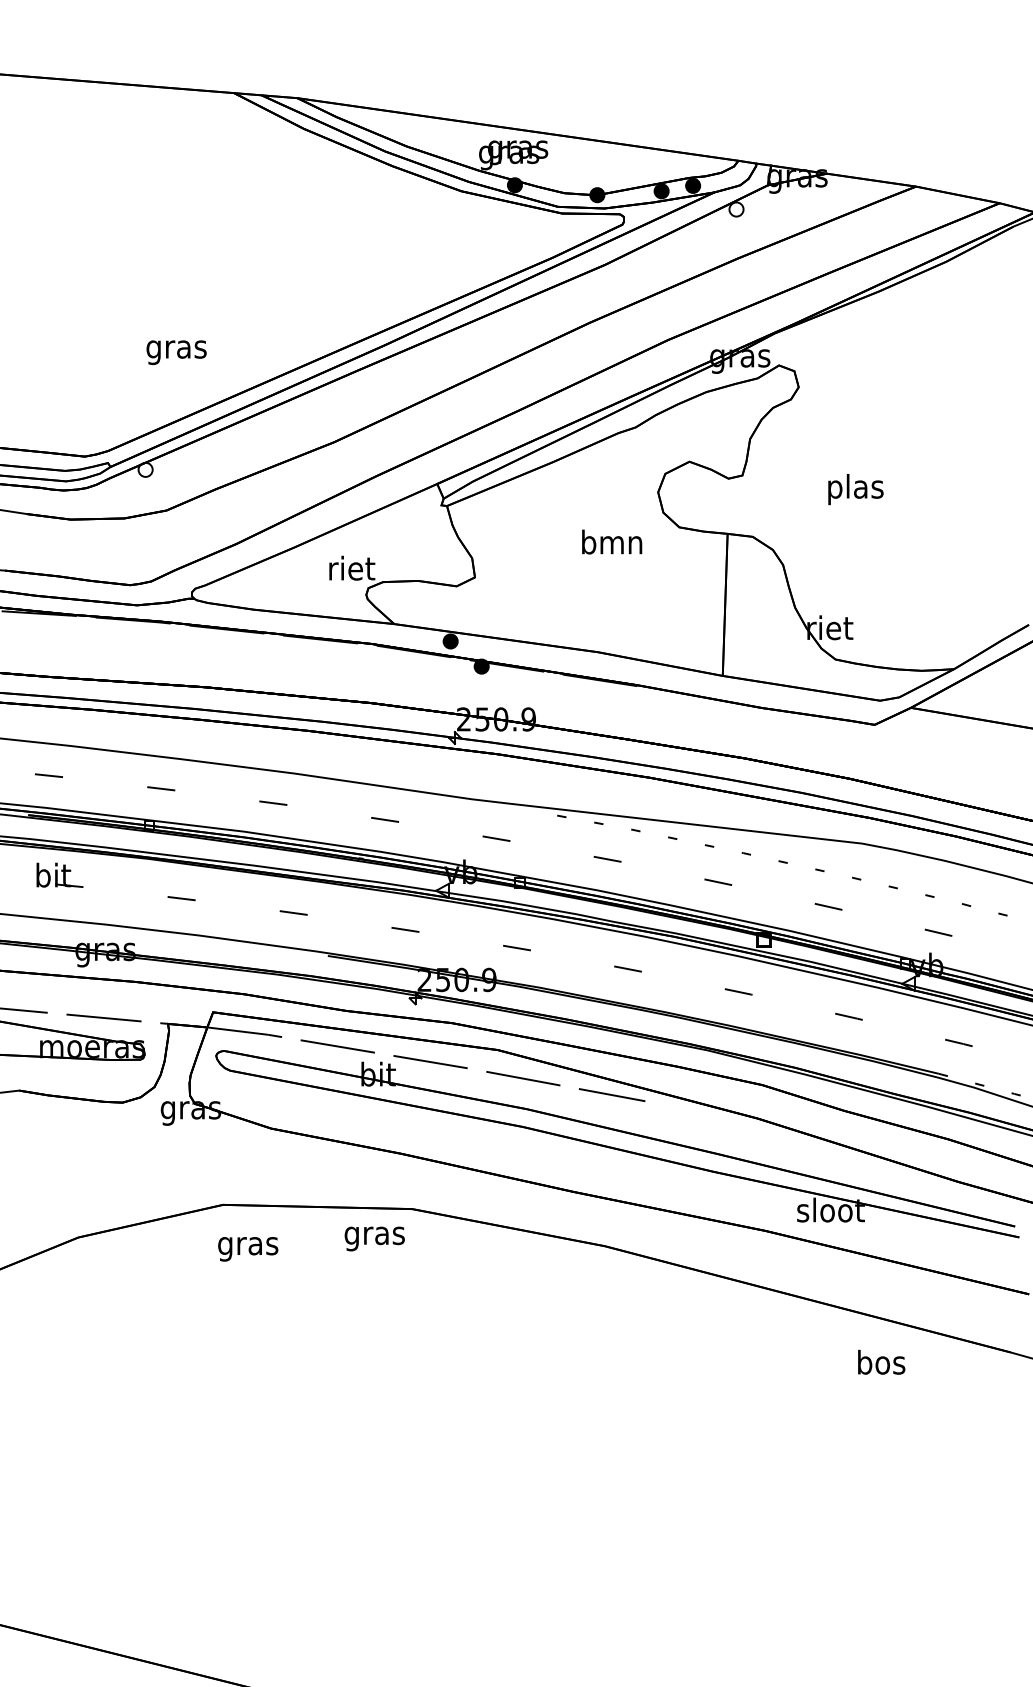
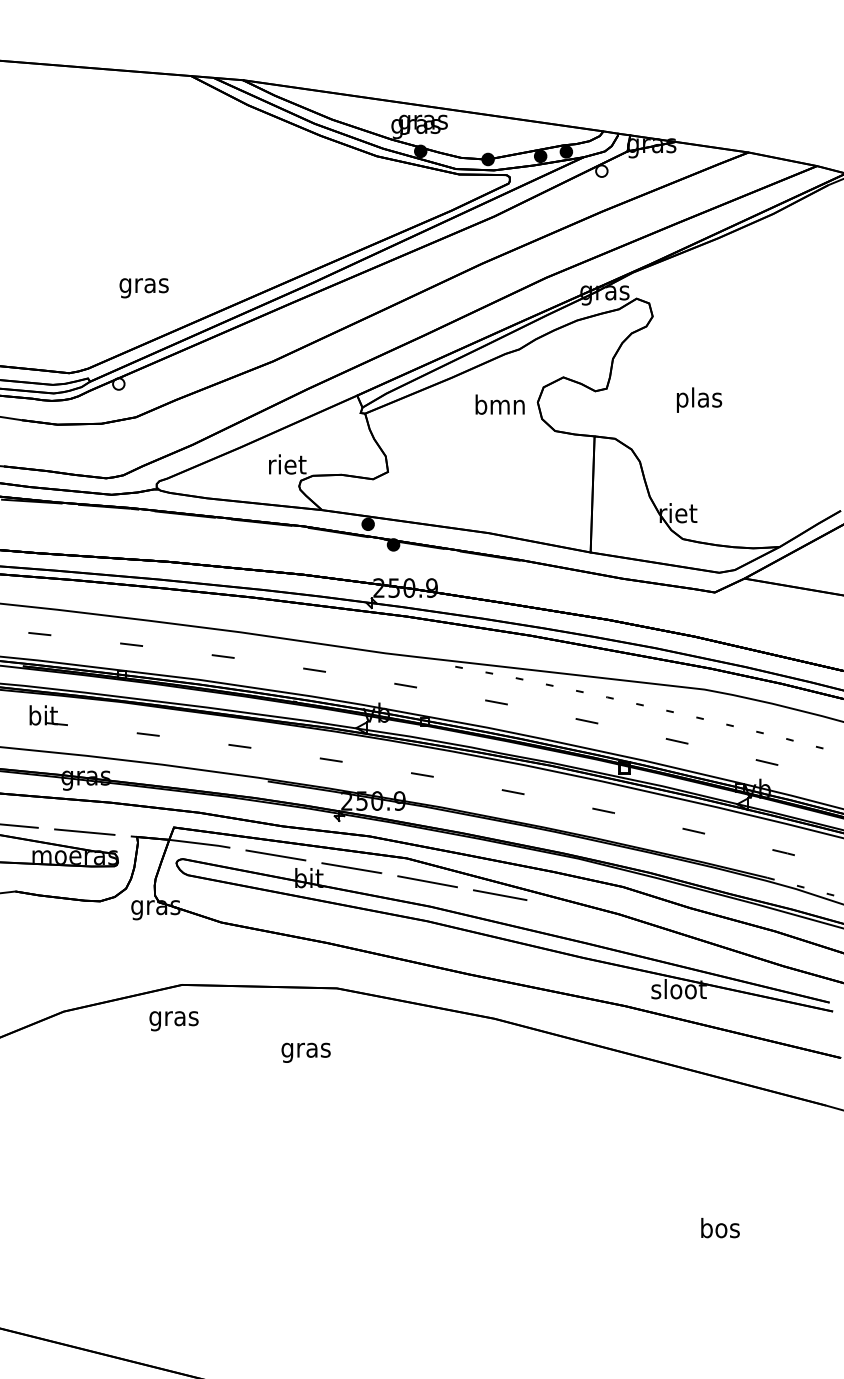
text: (612, 541) -> (500, 404), moved
text: (374, 1238) -> (305, 1052), moved
text: (248, 1249) -> (174, 1021), moved
text: (881, 1361) -> (720, 1227), moved

